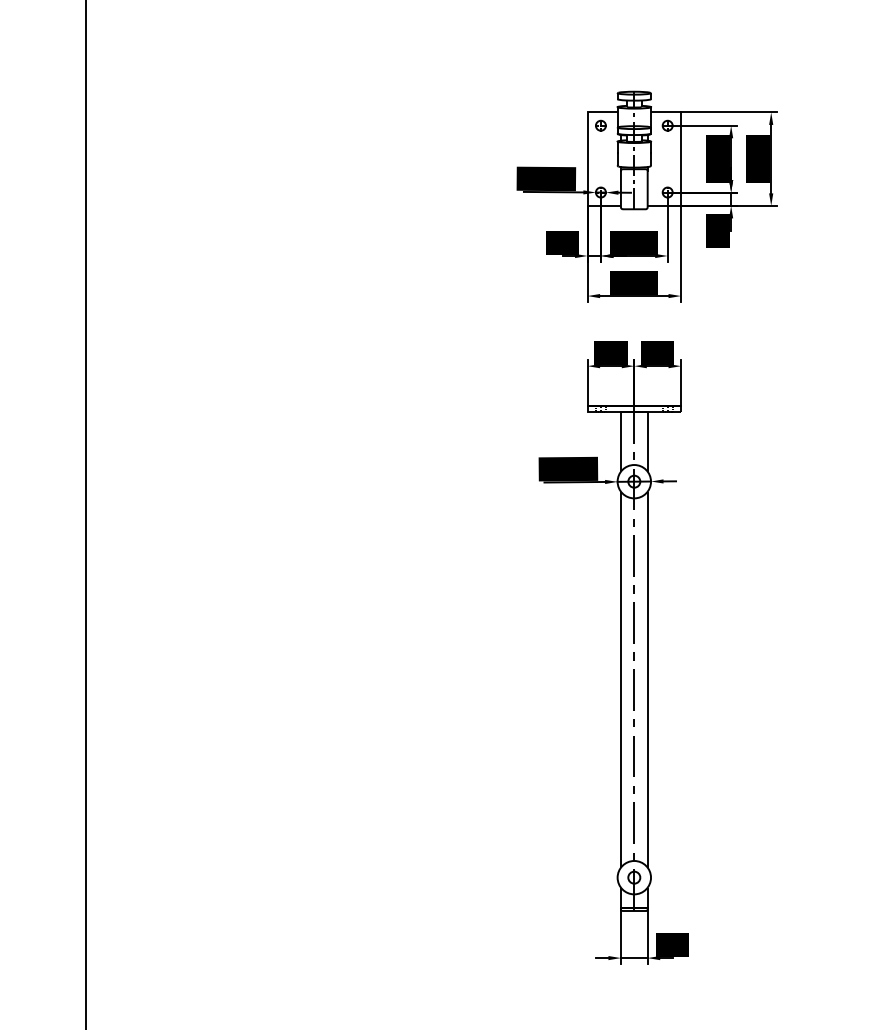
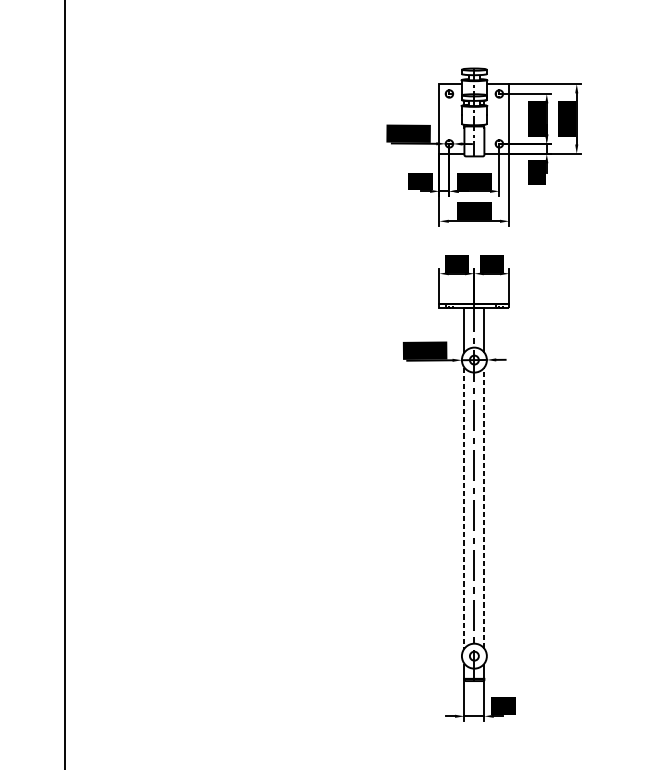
line: (620, 679) -> (464, 507), solid -> dashed
line: (647, 679) -> (484, 507), solid -> dashed

